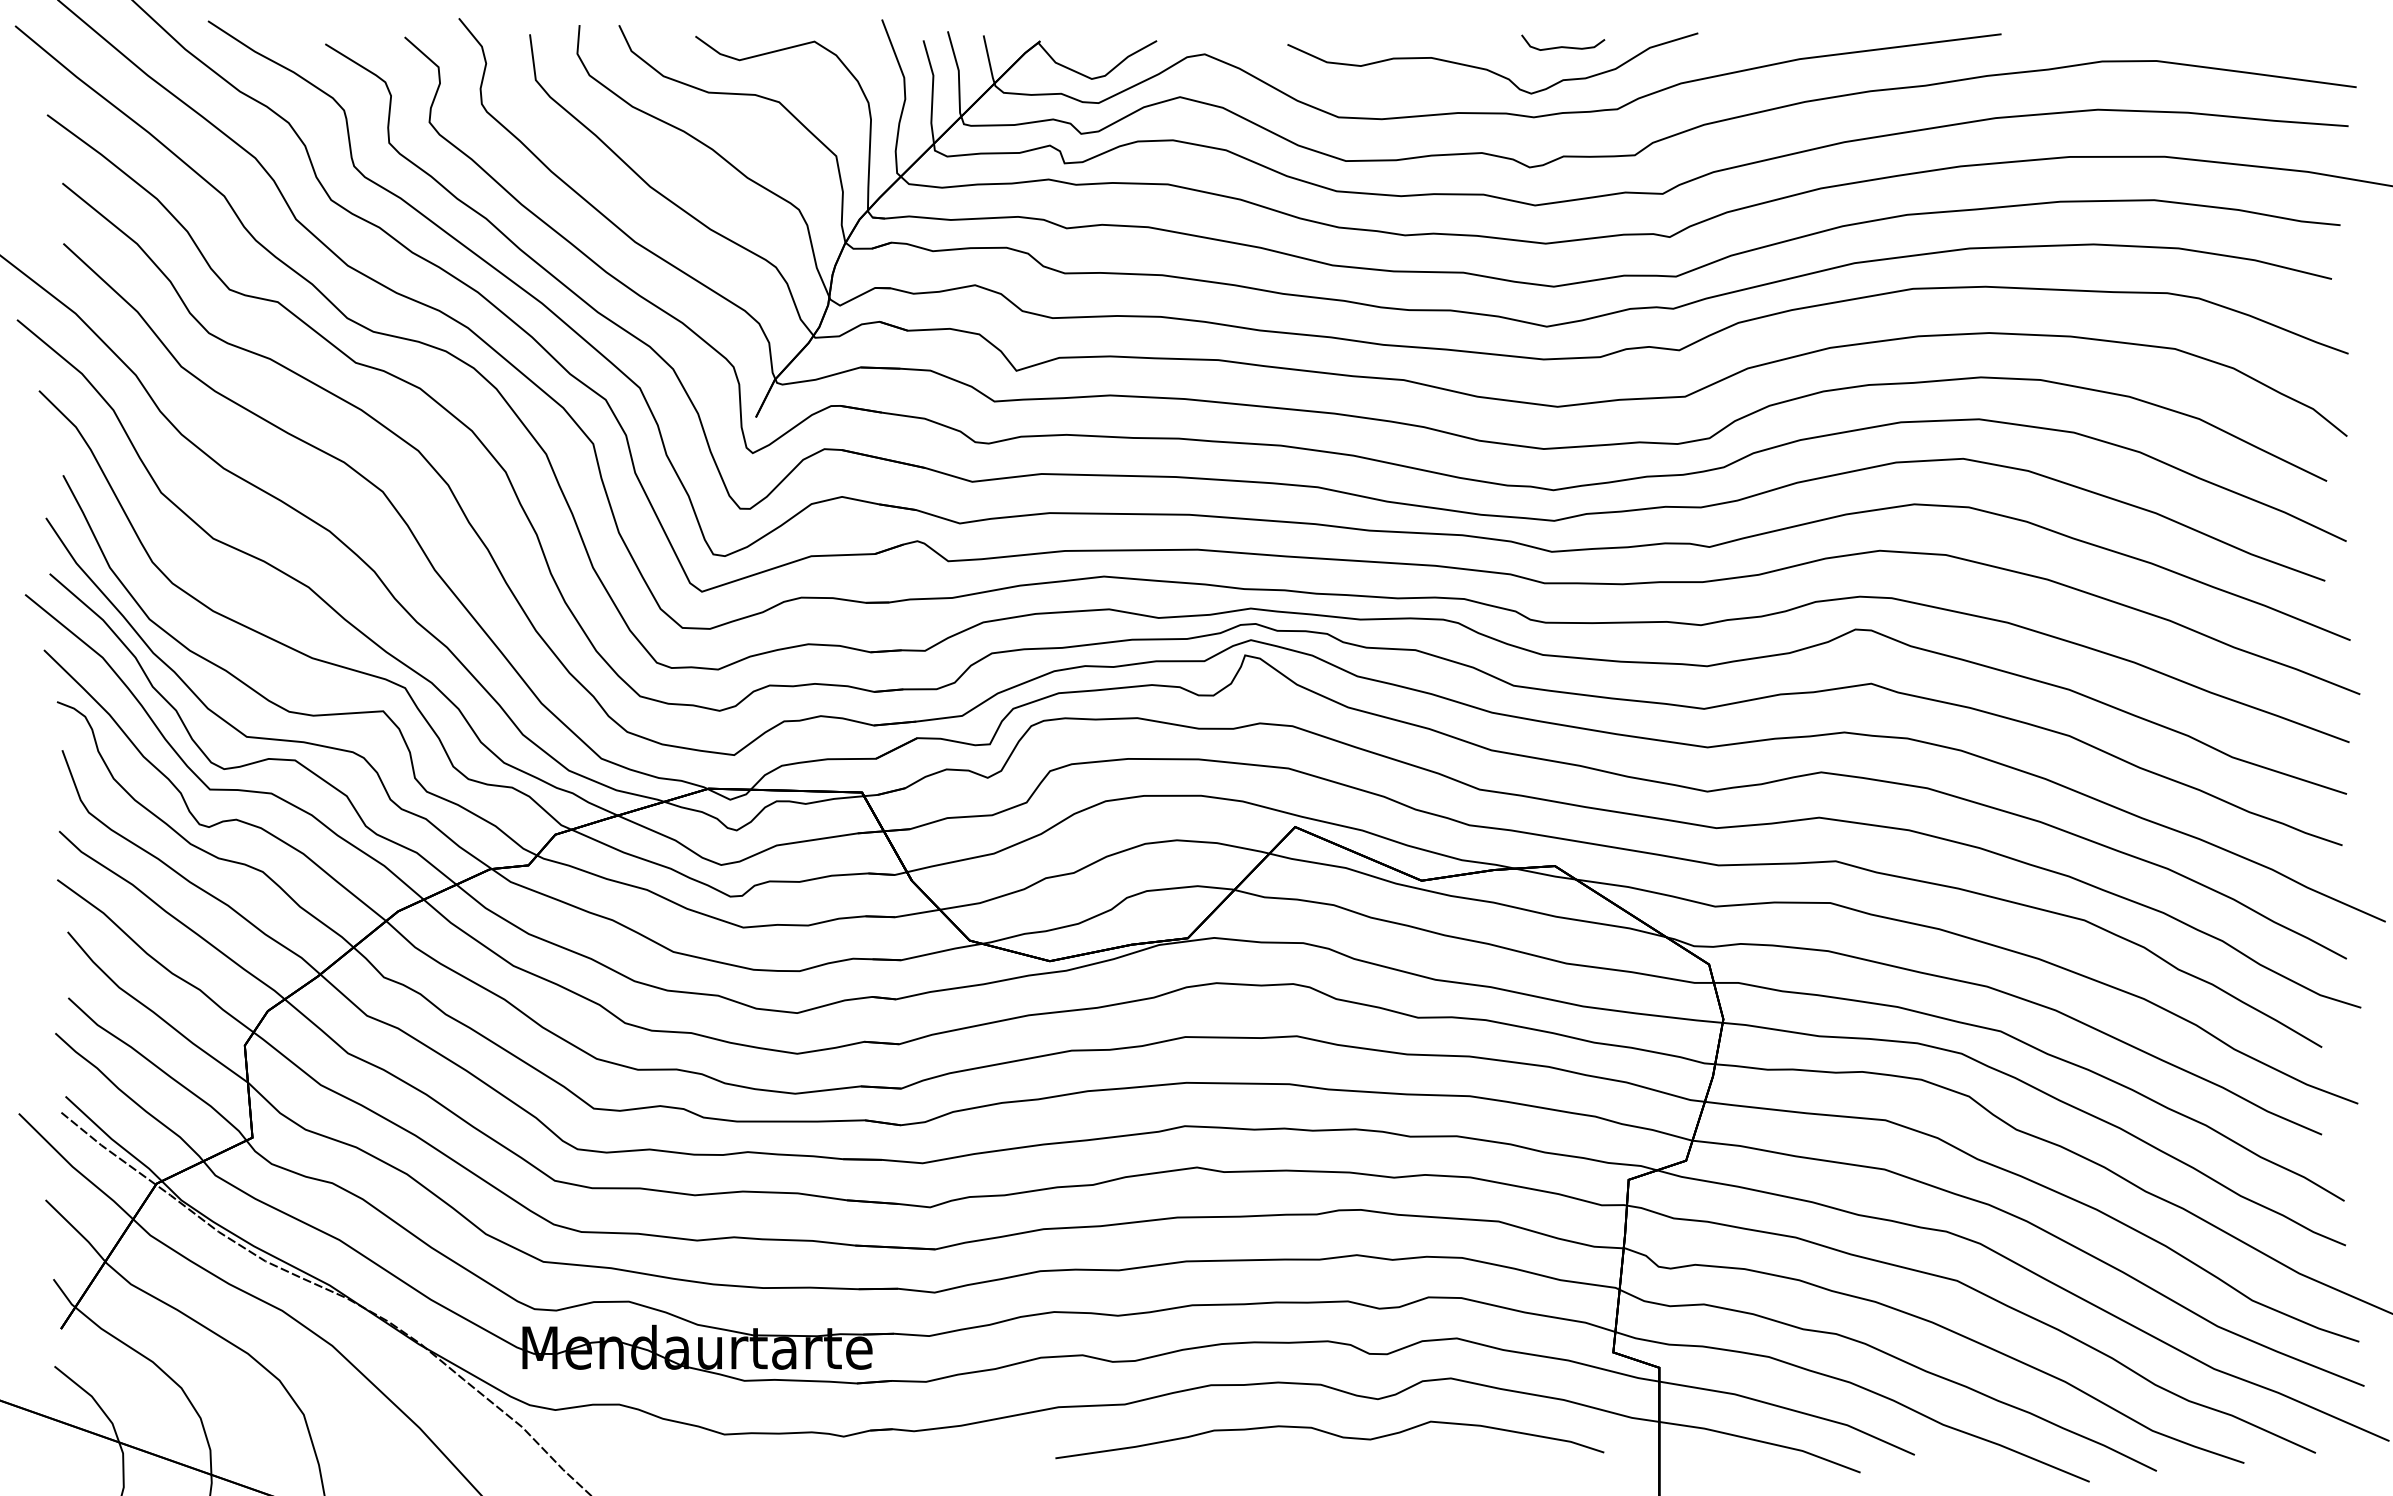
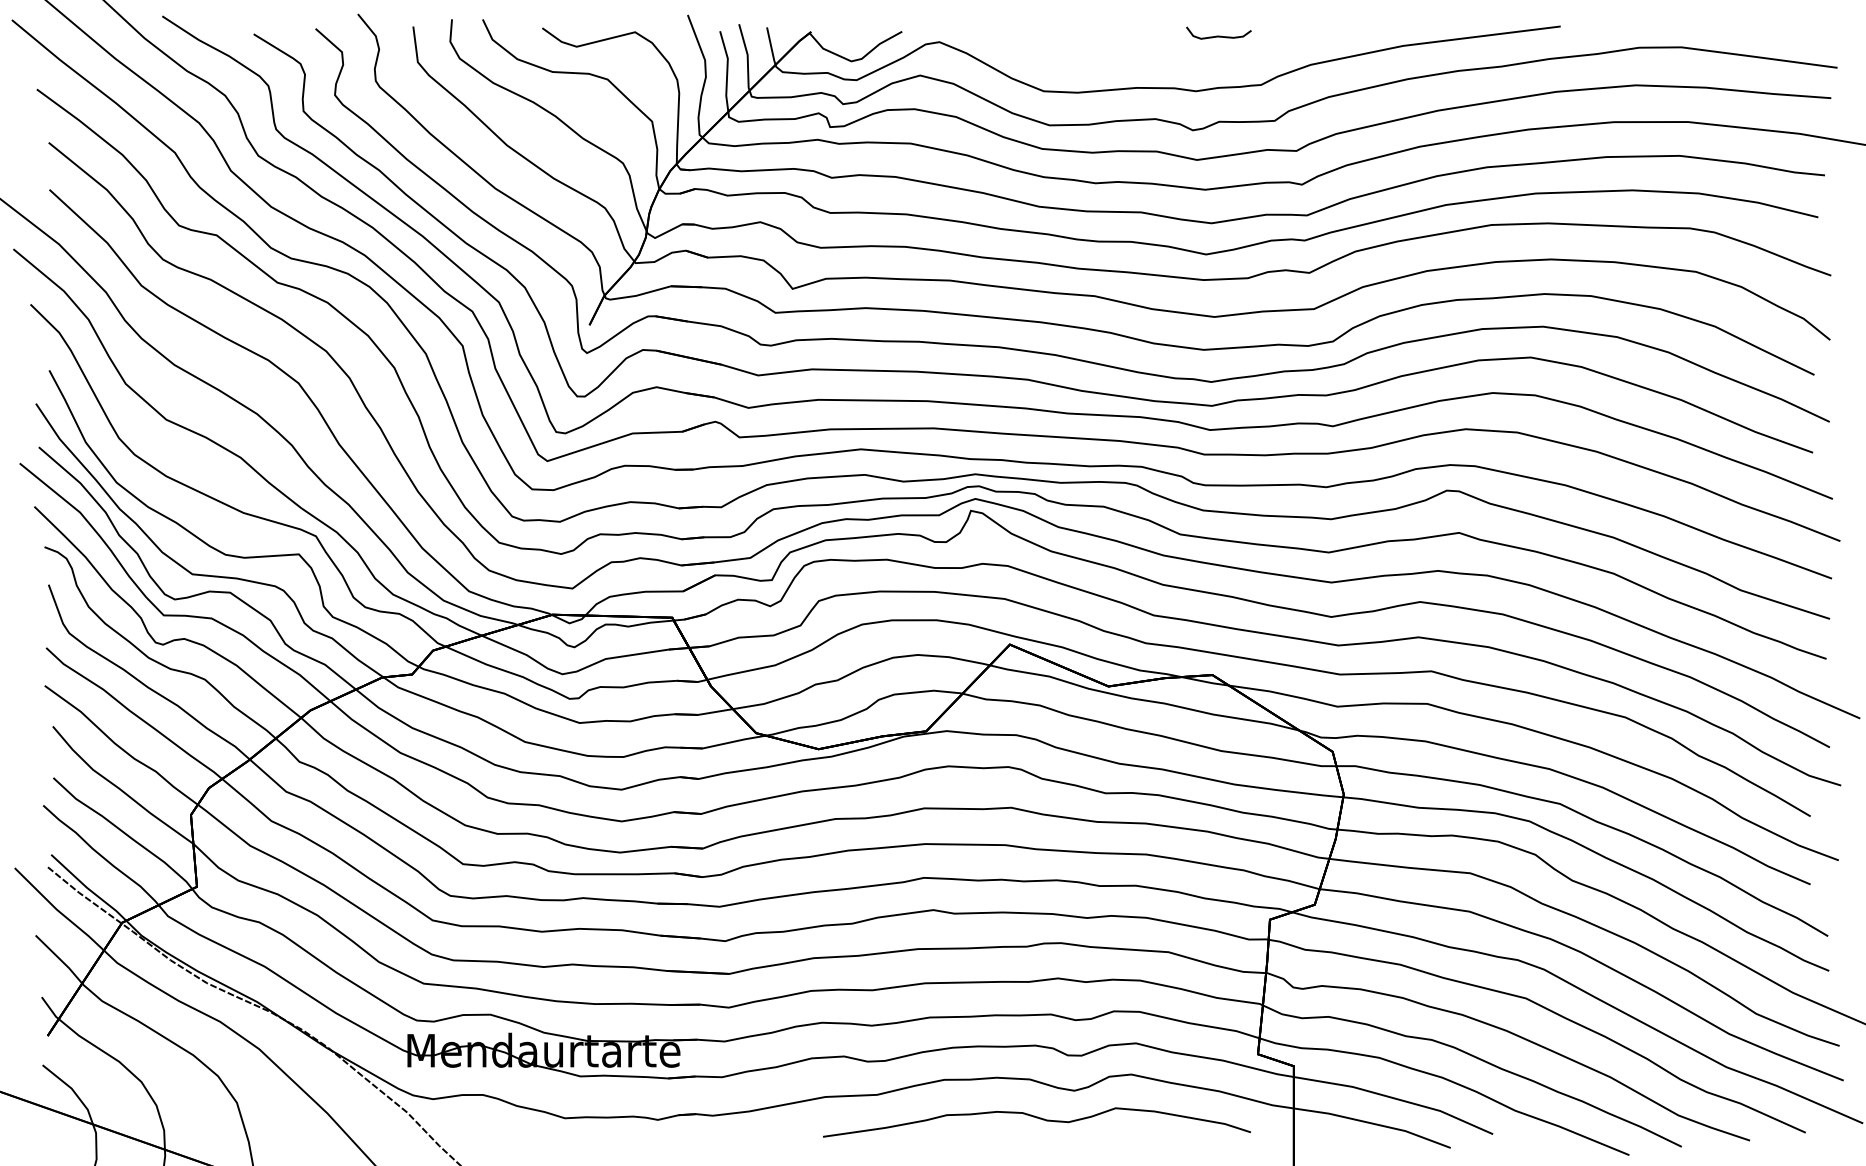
curve: (1489, 69) -> (1161, 53), removed

